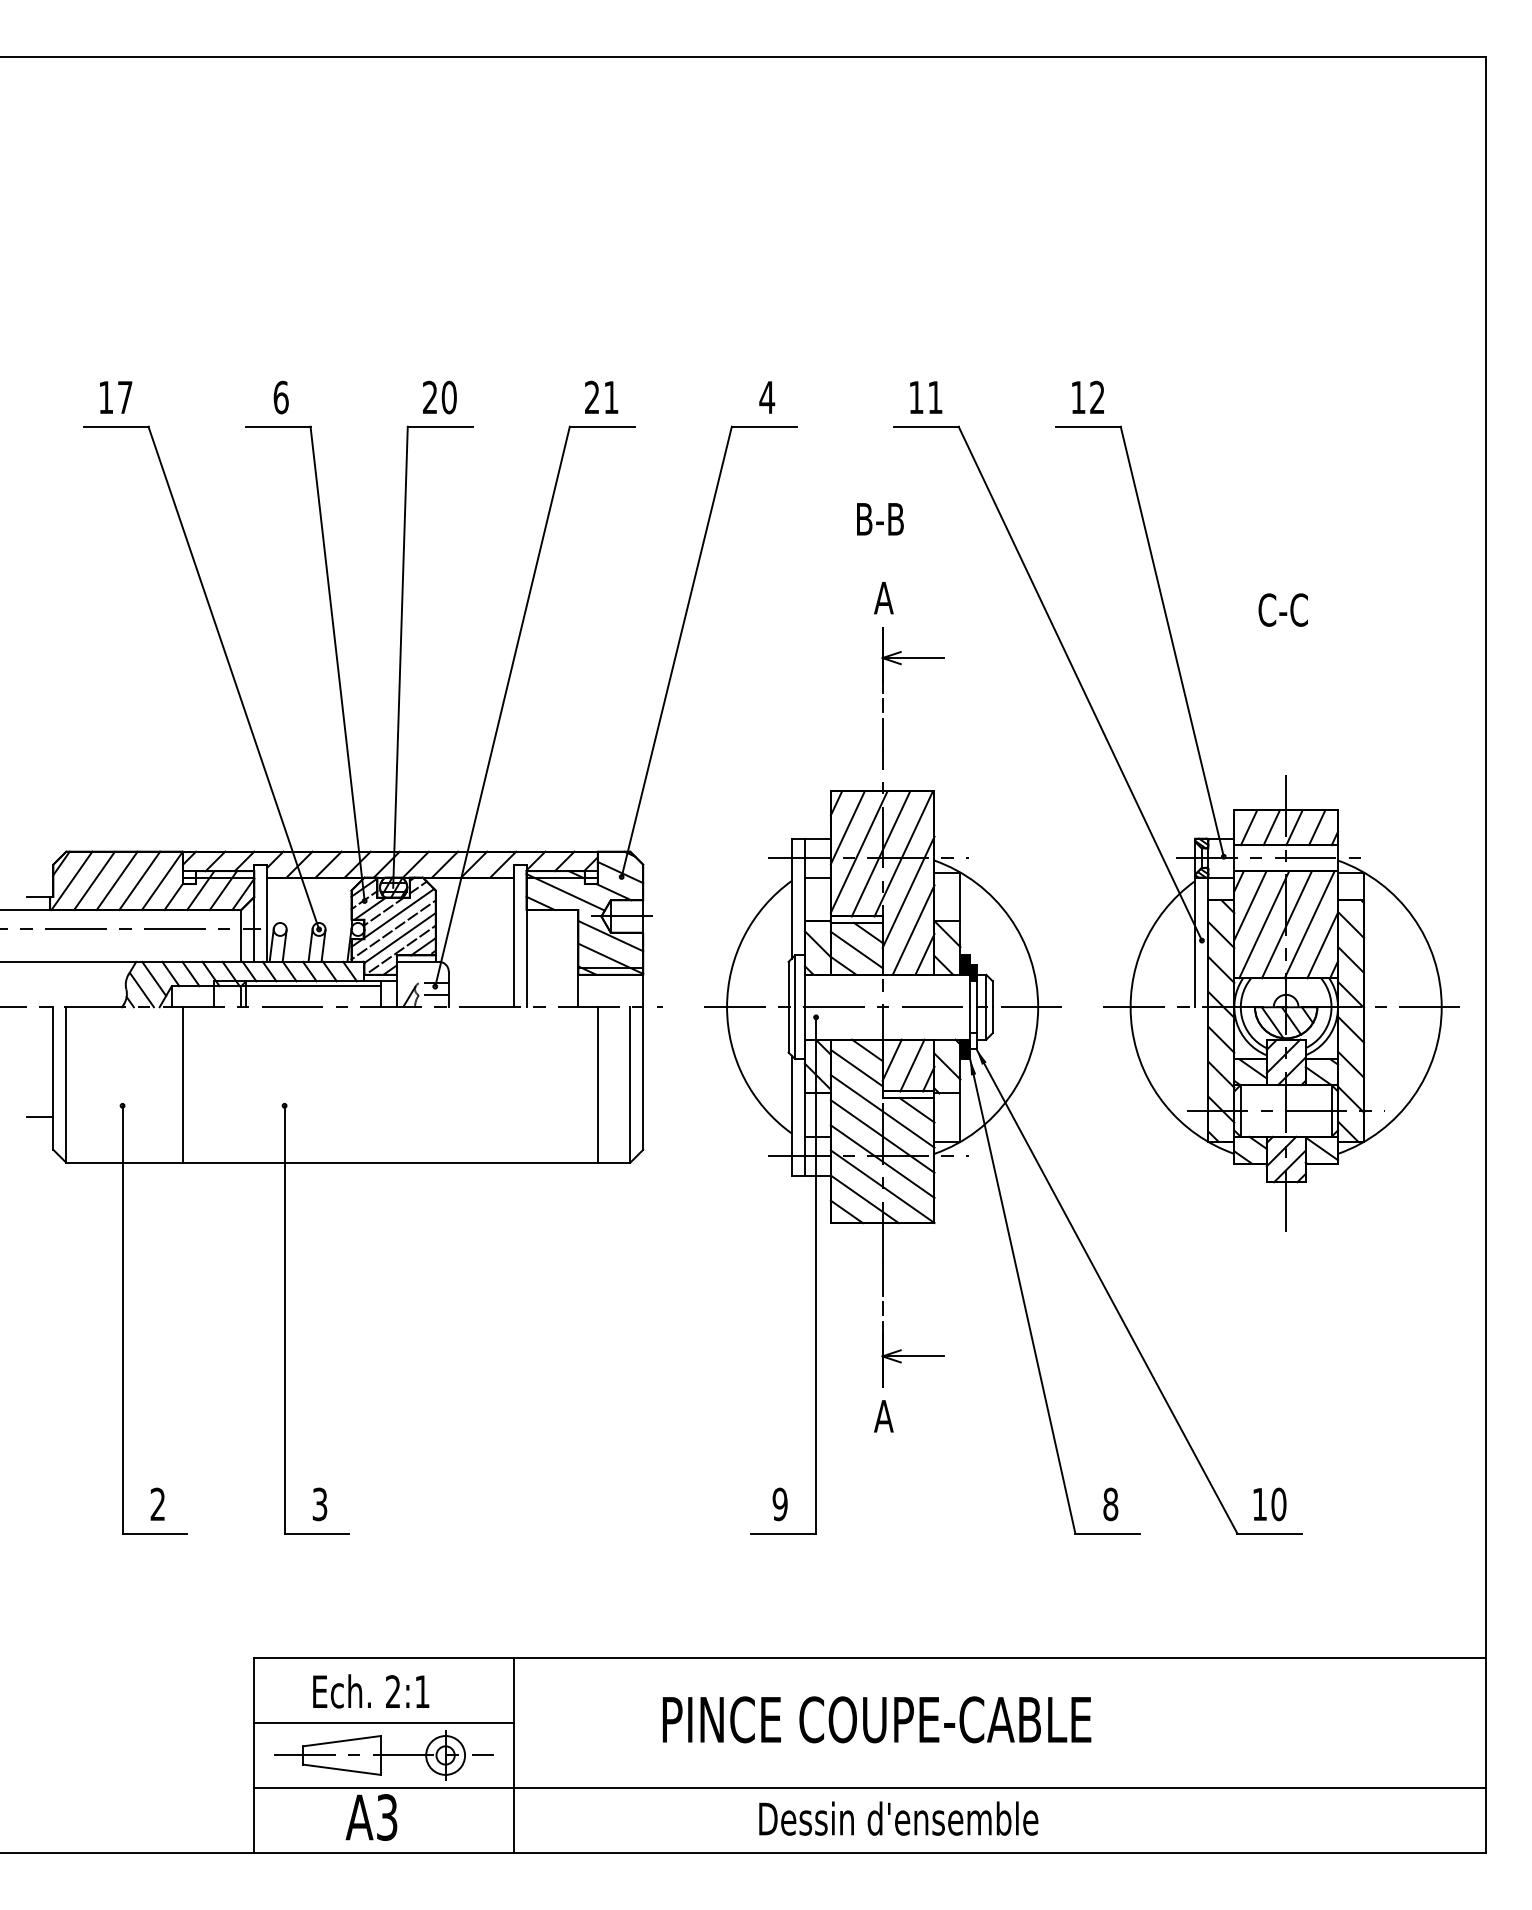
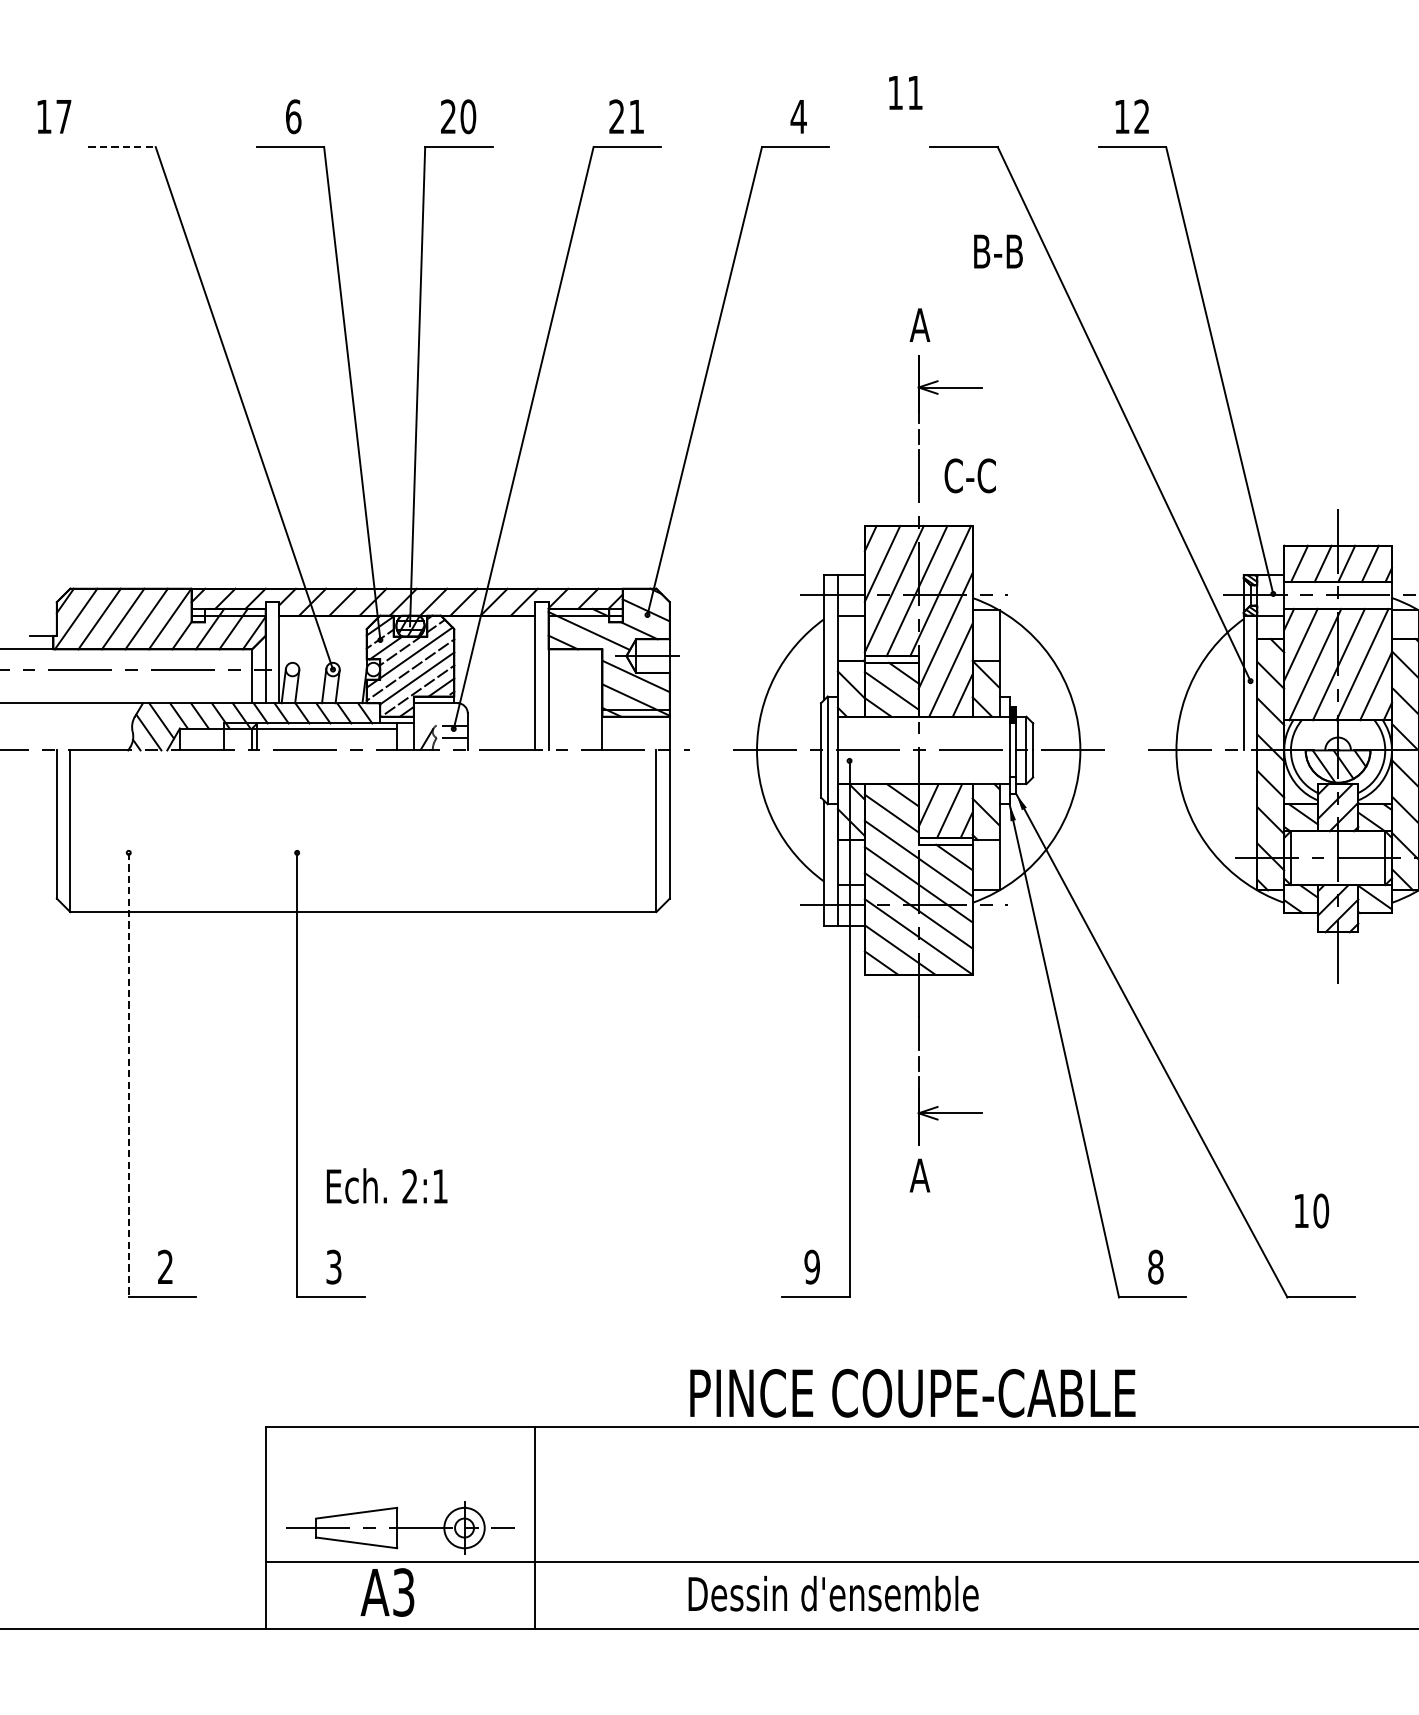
text: (116, 397) -> (54, 116), moved
text: (926, 397) -> (906, 92), moved
line: (116, 426) -> (122, 146), solid -> dashed
text: (880, 519) -> (998, 251), moved
text: (1282, 609) -> (969, 475), moved
hatch: (965, 1007) -> (1004, 750), removed
line: (183, 1084) -> (192, 830), removed
line: (597, 1084) -> (622, 830), removed
line: (40, 1117) -> (43, 865), removed
line: (122, 1319) -> (128, 1074), solid -> dashed
text: (1269, 1504) -> (1311, 1211), moved
text: (371, 1691) -> (387, 1186), moved
text: (877, 1719) -> (913, 1392), moved
line: (383, 1723) -> (399, 1494), removed
text: (898, 1818) -> (833, 1593), moved

